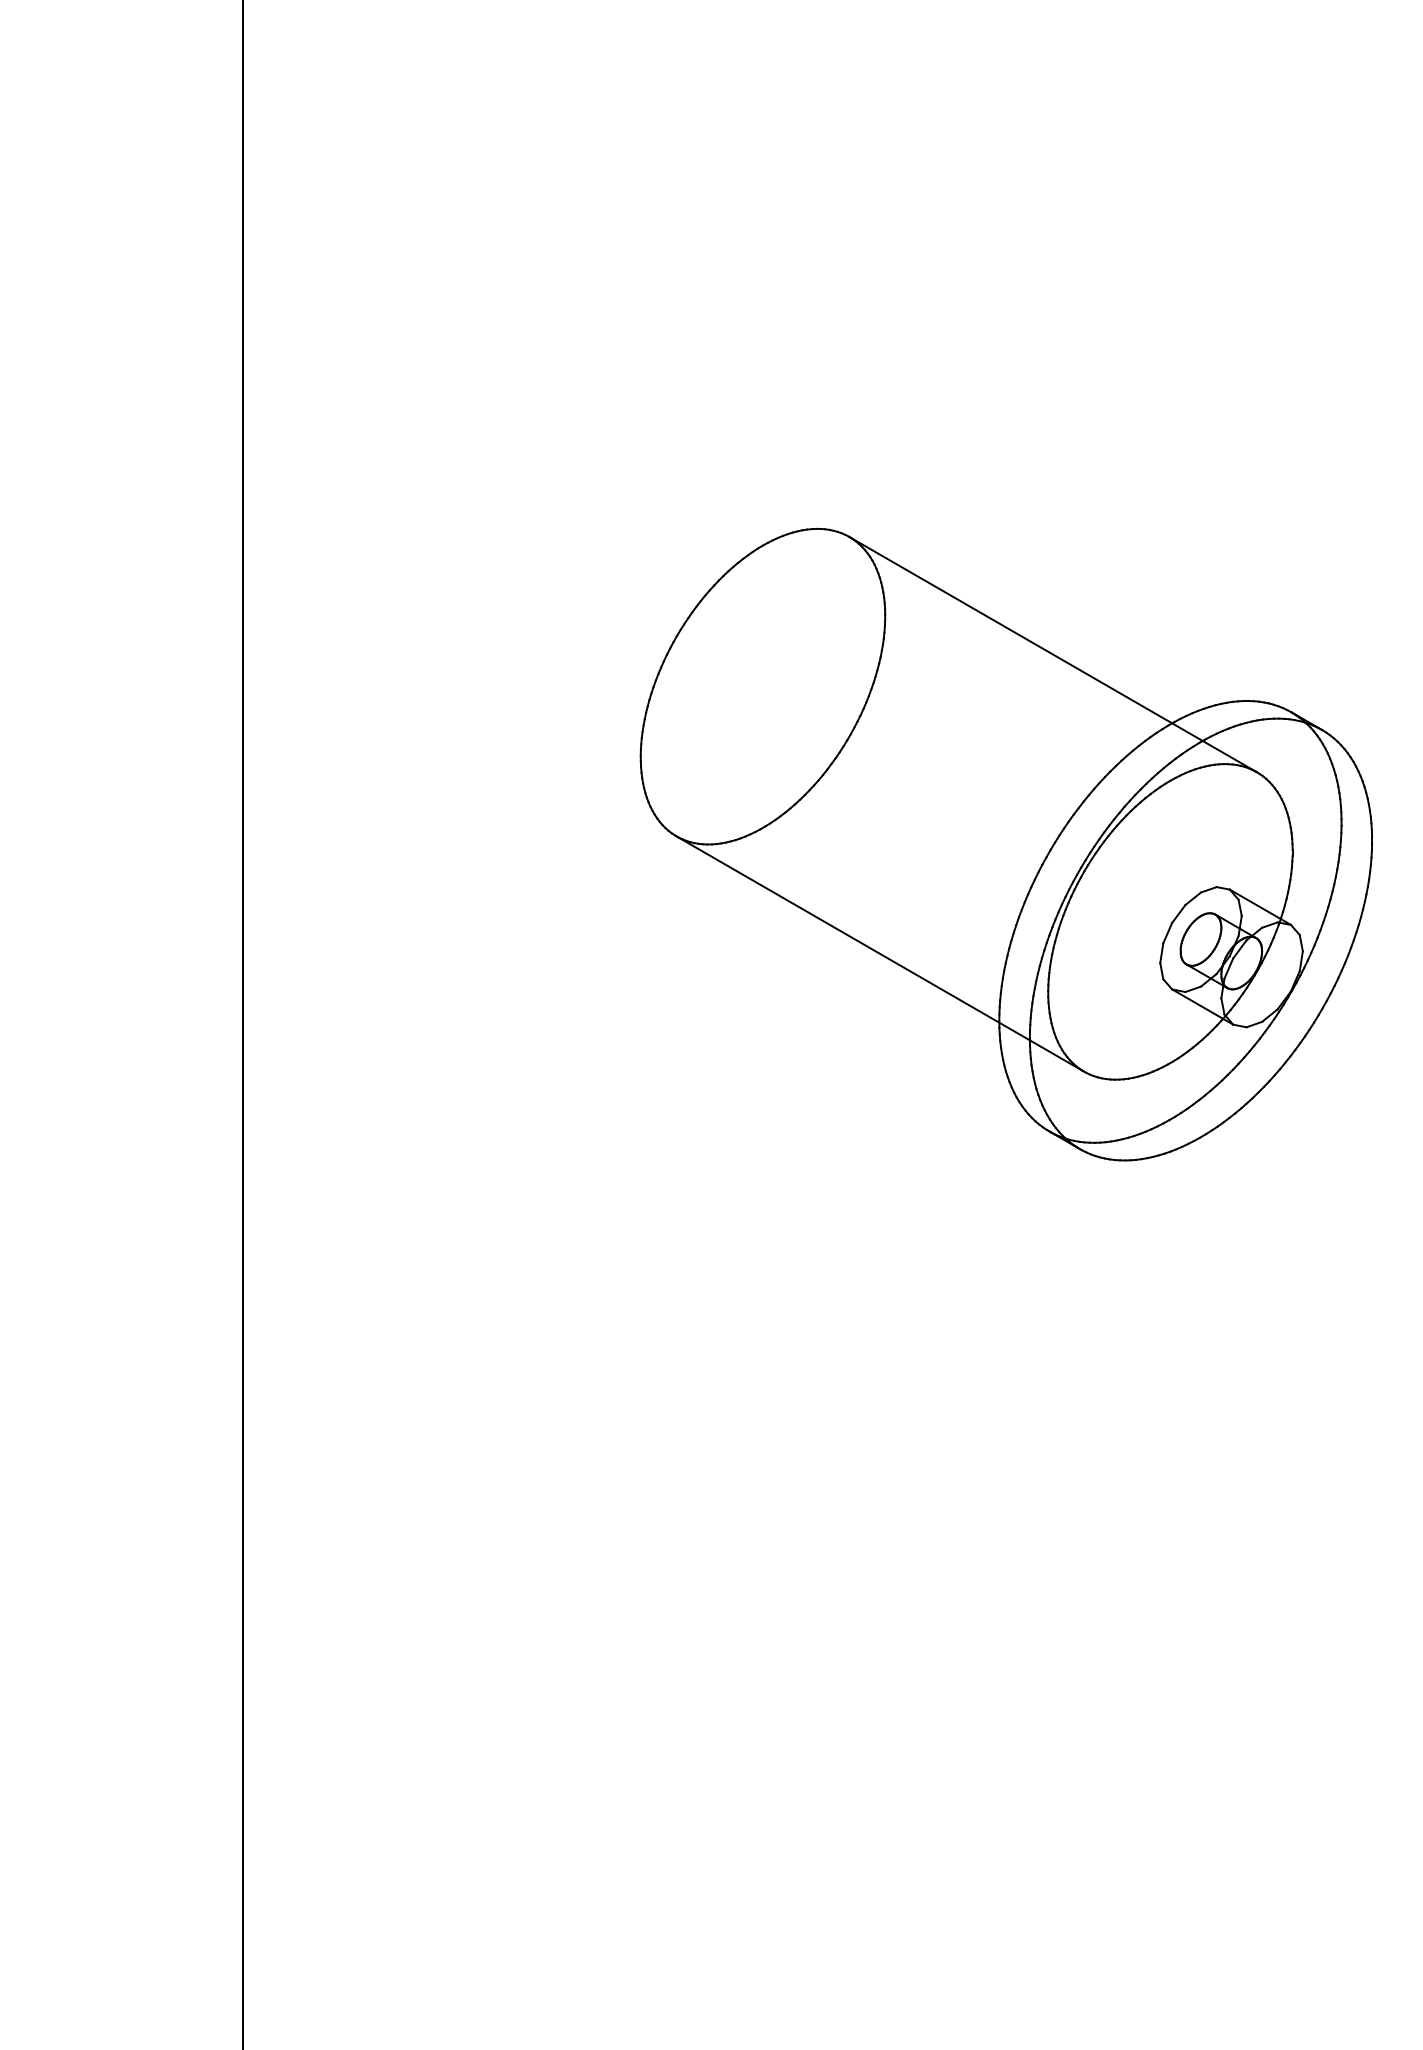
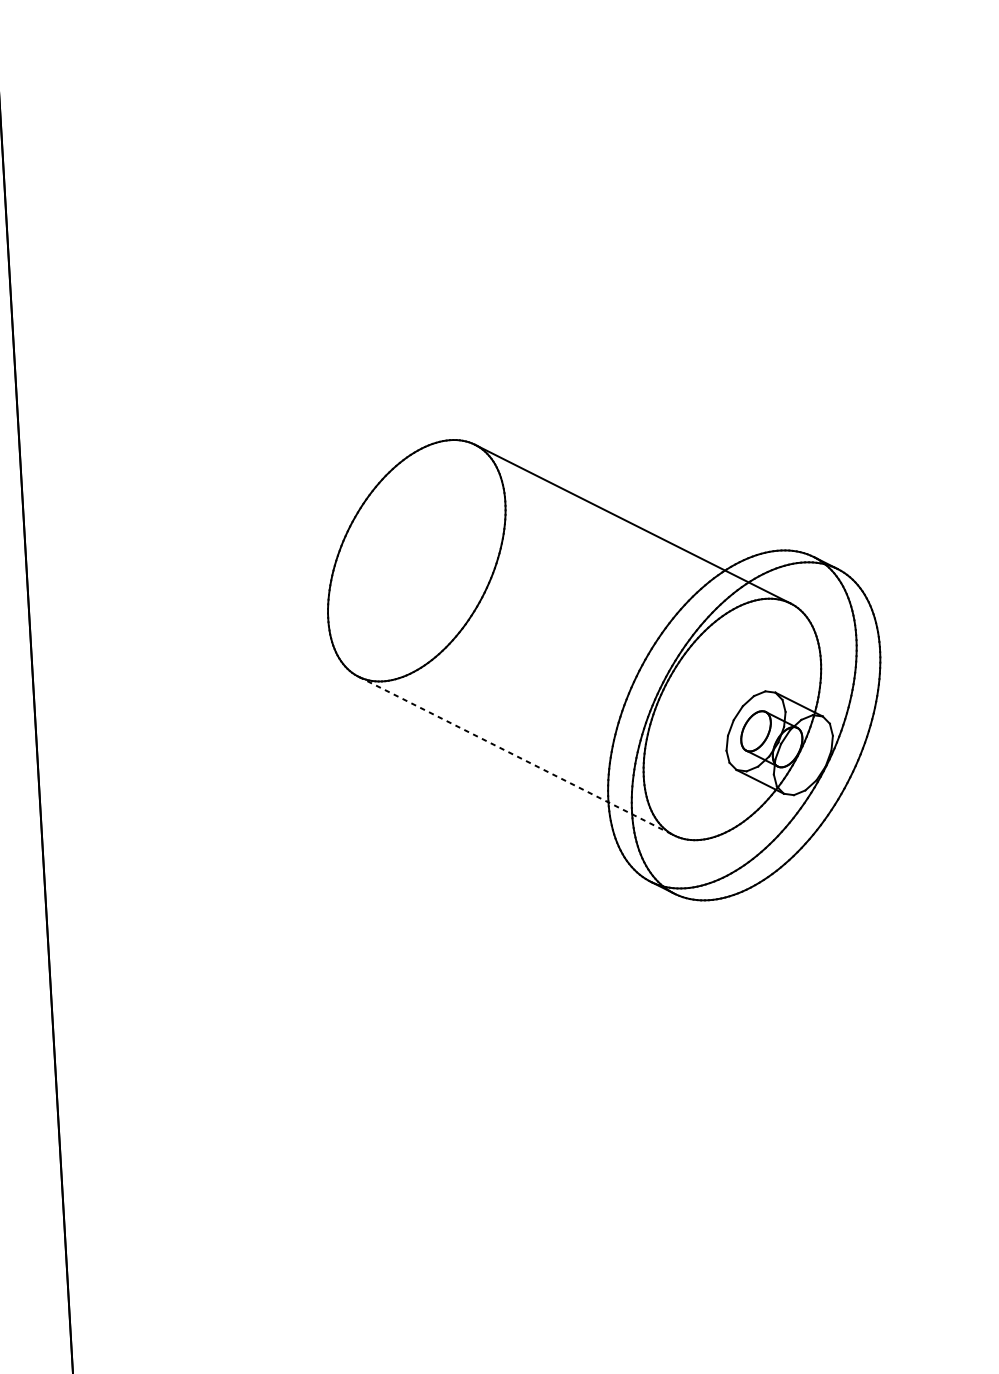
line: (880, 954) -> (516, 756), solid -> dashed

